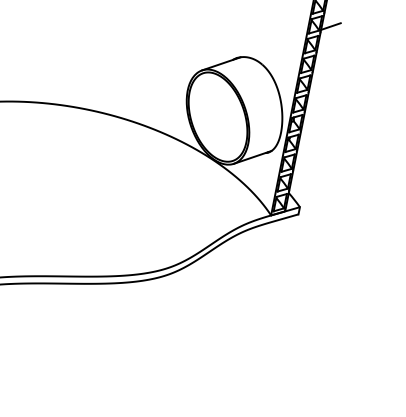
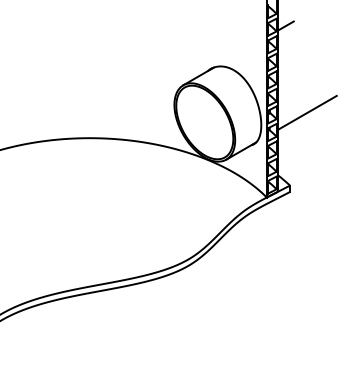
line: (335, 128) -> (307, 112), added

